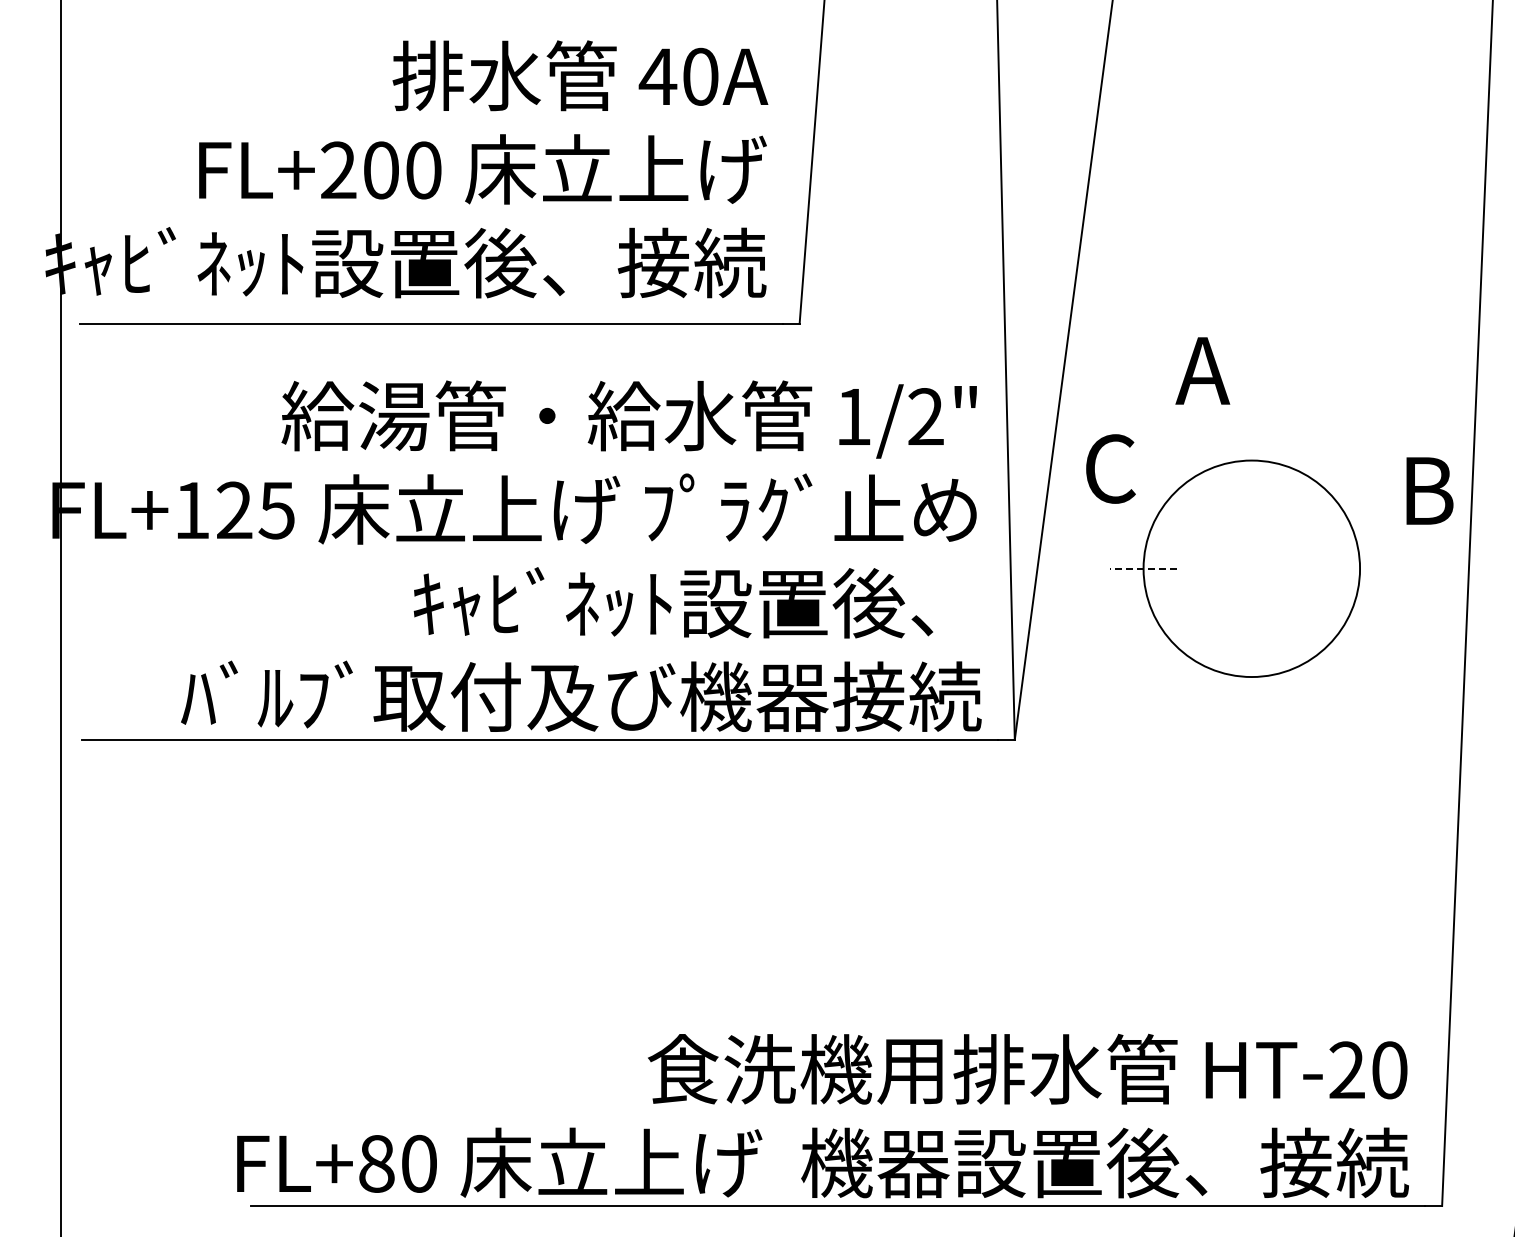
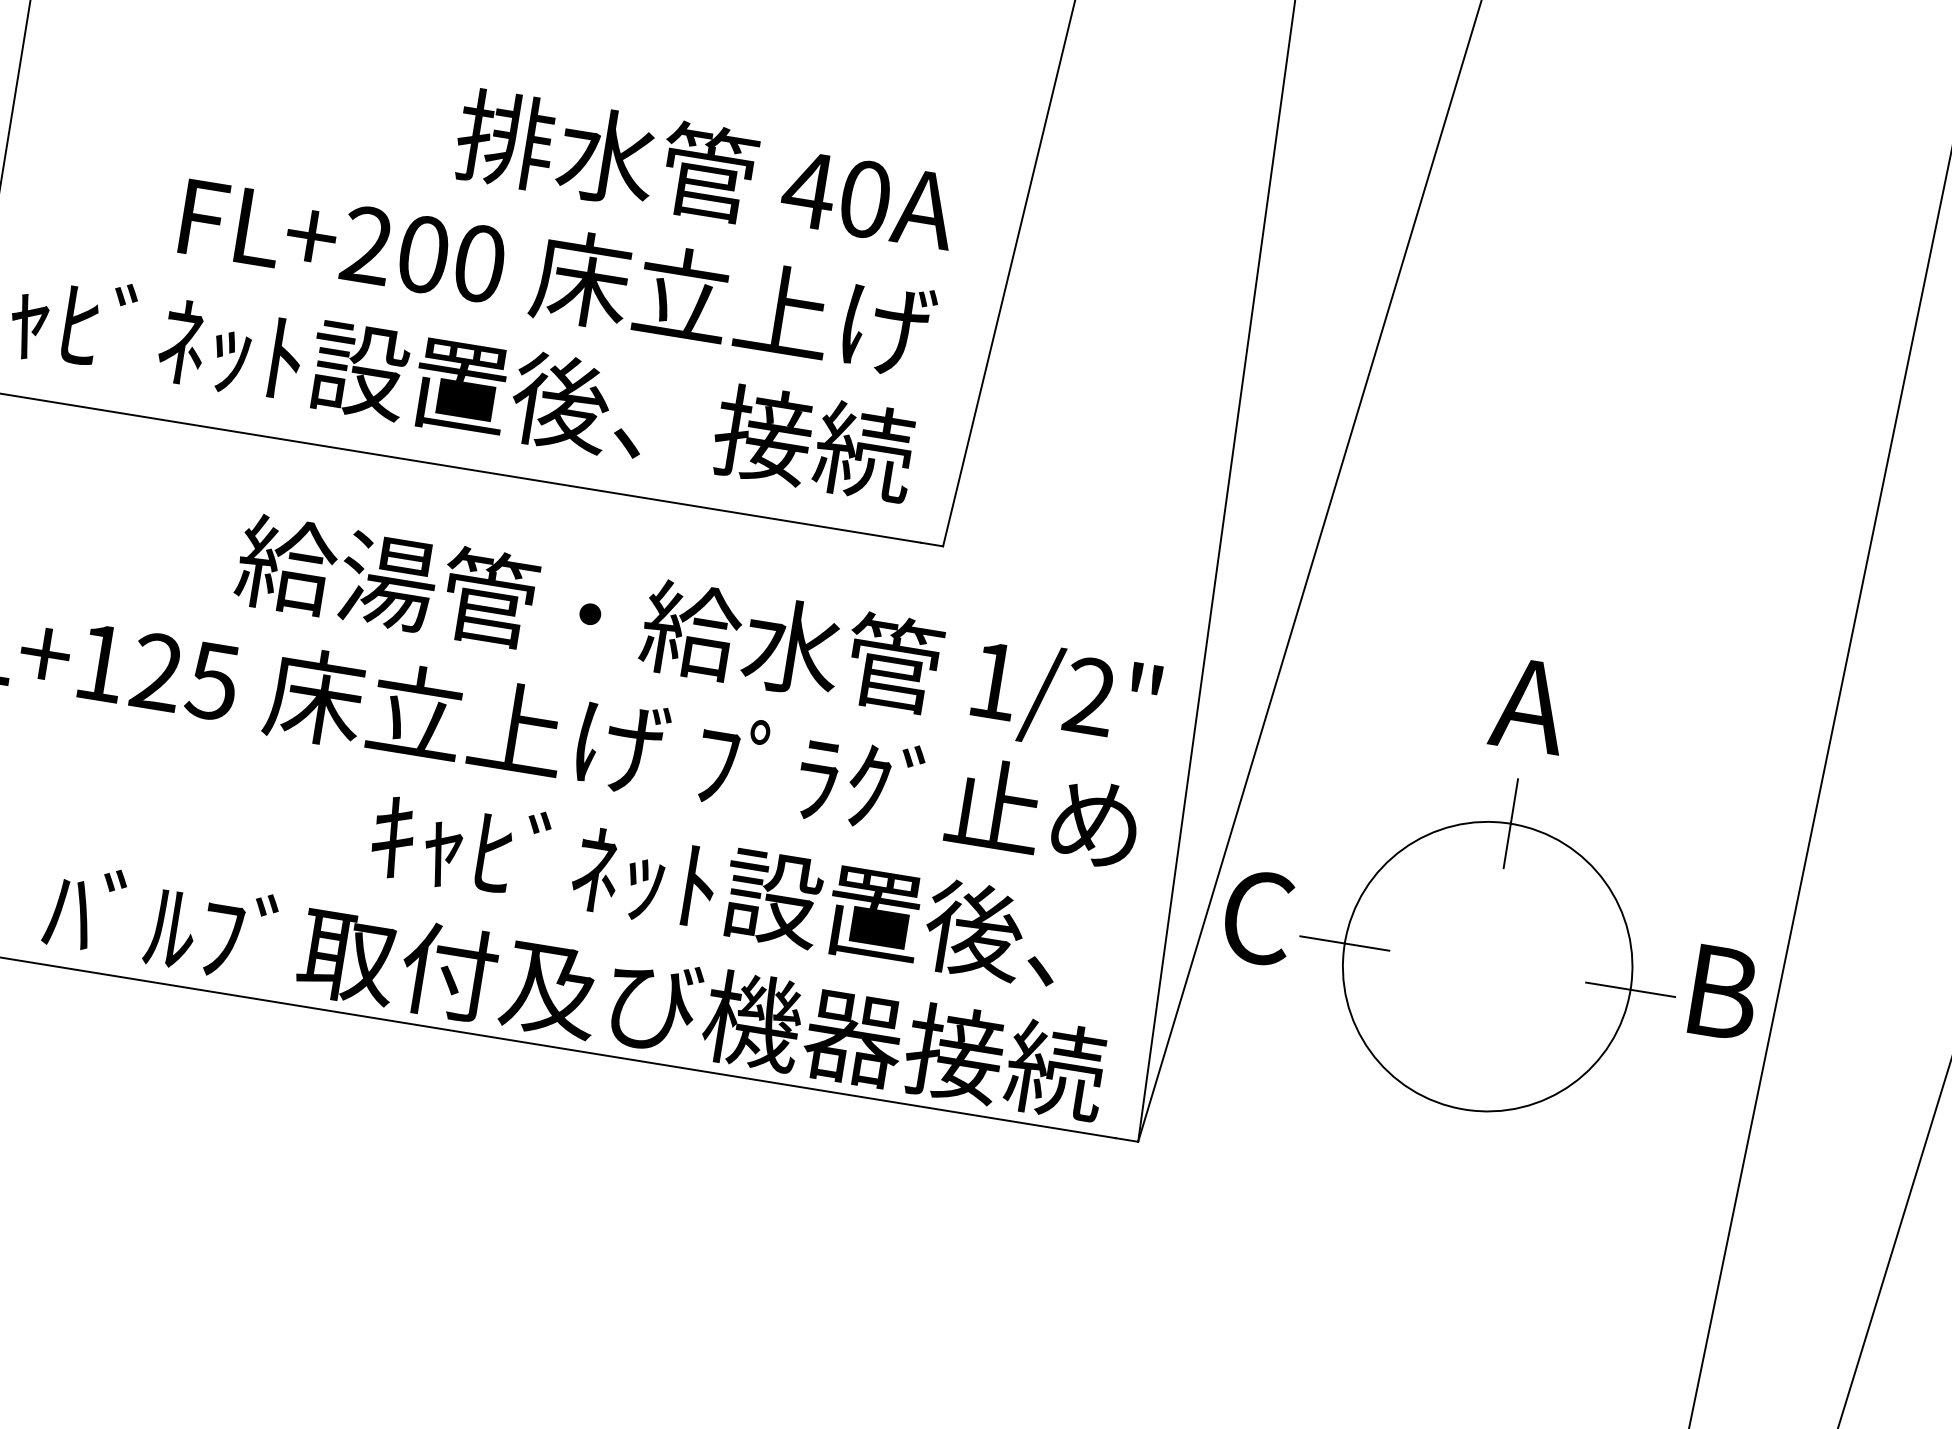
text: (1202, 370) -> (1529, 704), moved
line: (1251, 460) -> (1510, 823), added
text: (1110, 468) -> (1258, 916), moved
text: (1429, 490) -> (1724, 992), moved
line: (1143, 568) -> (1344, 943), dashed -> solid
line: (1359, 568) -> (1629, 989), added

